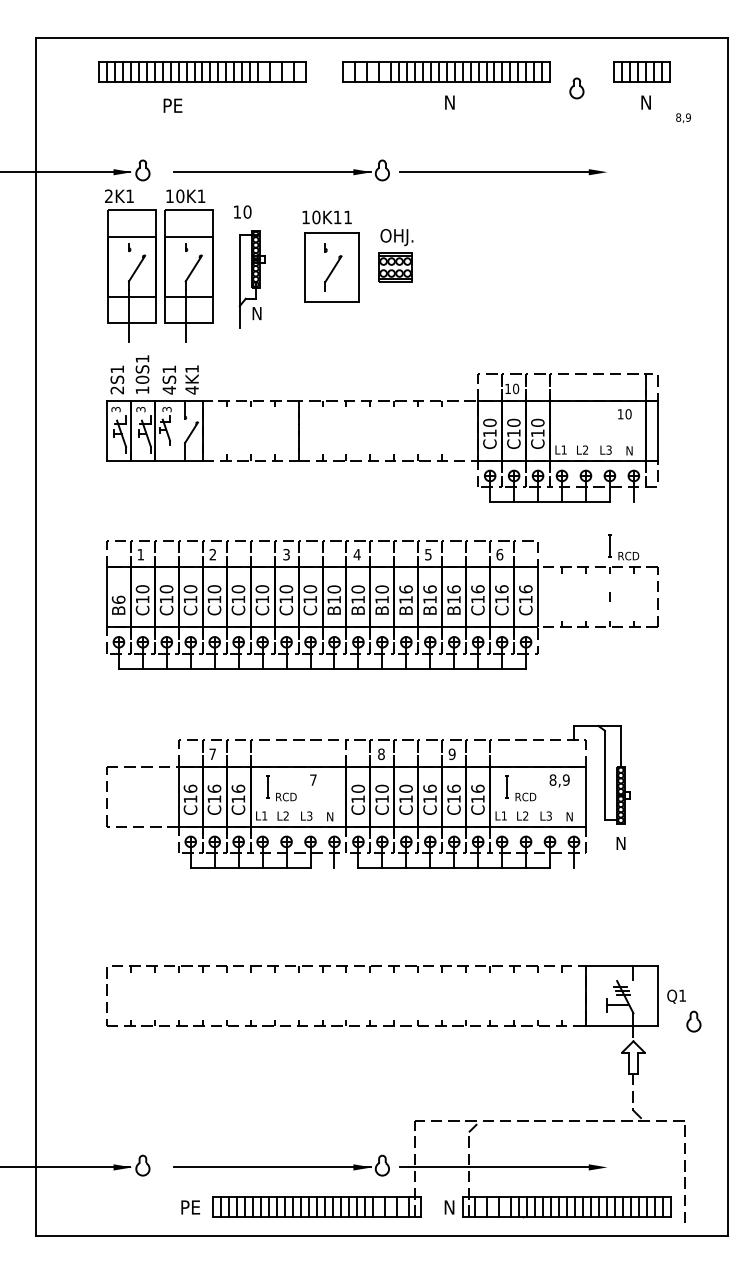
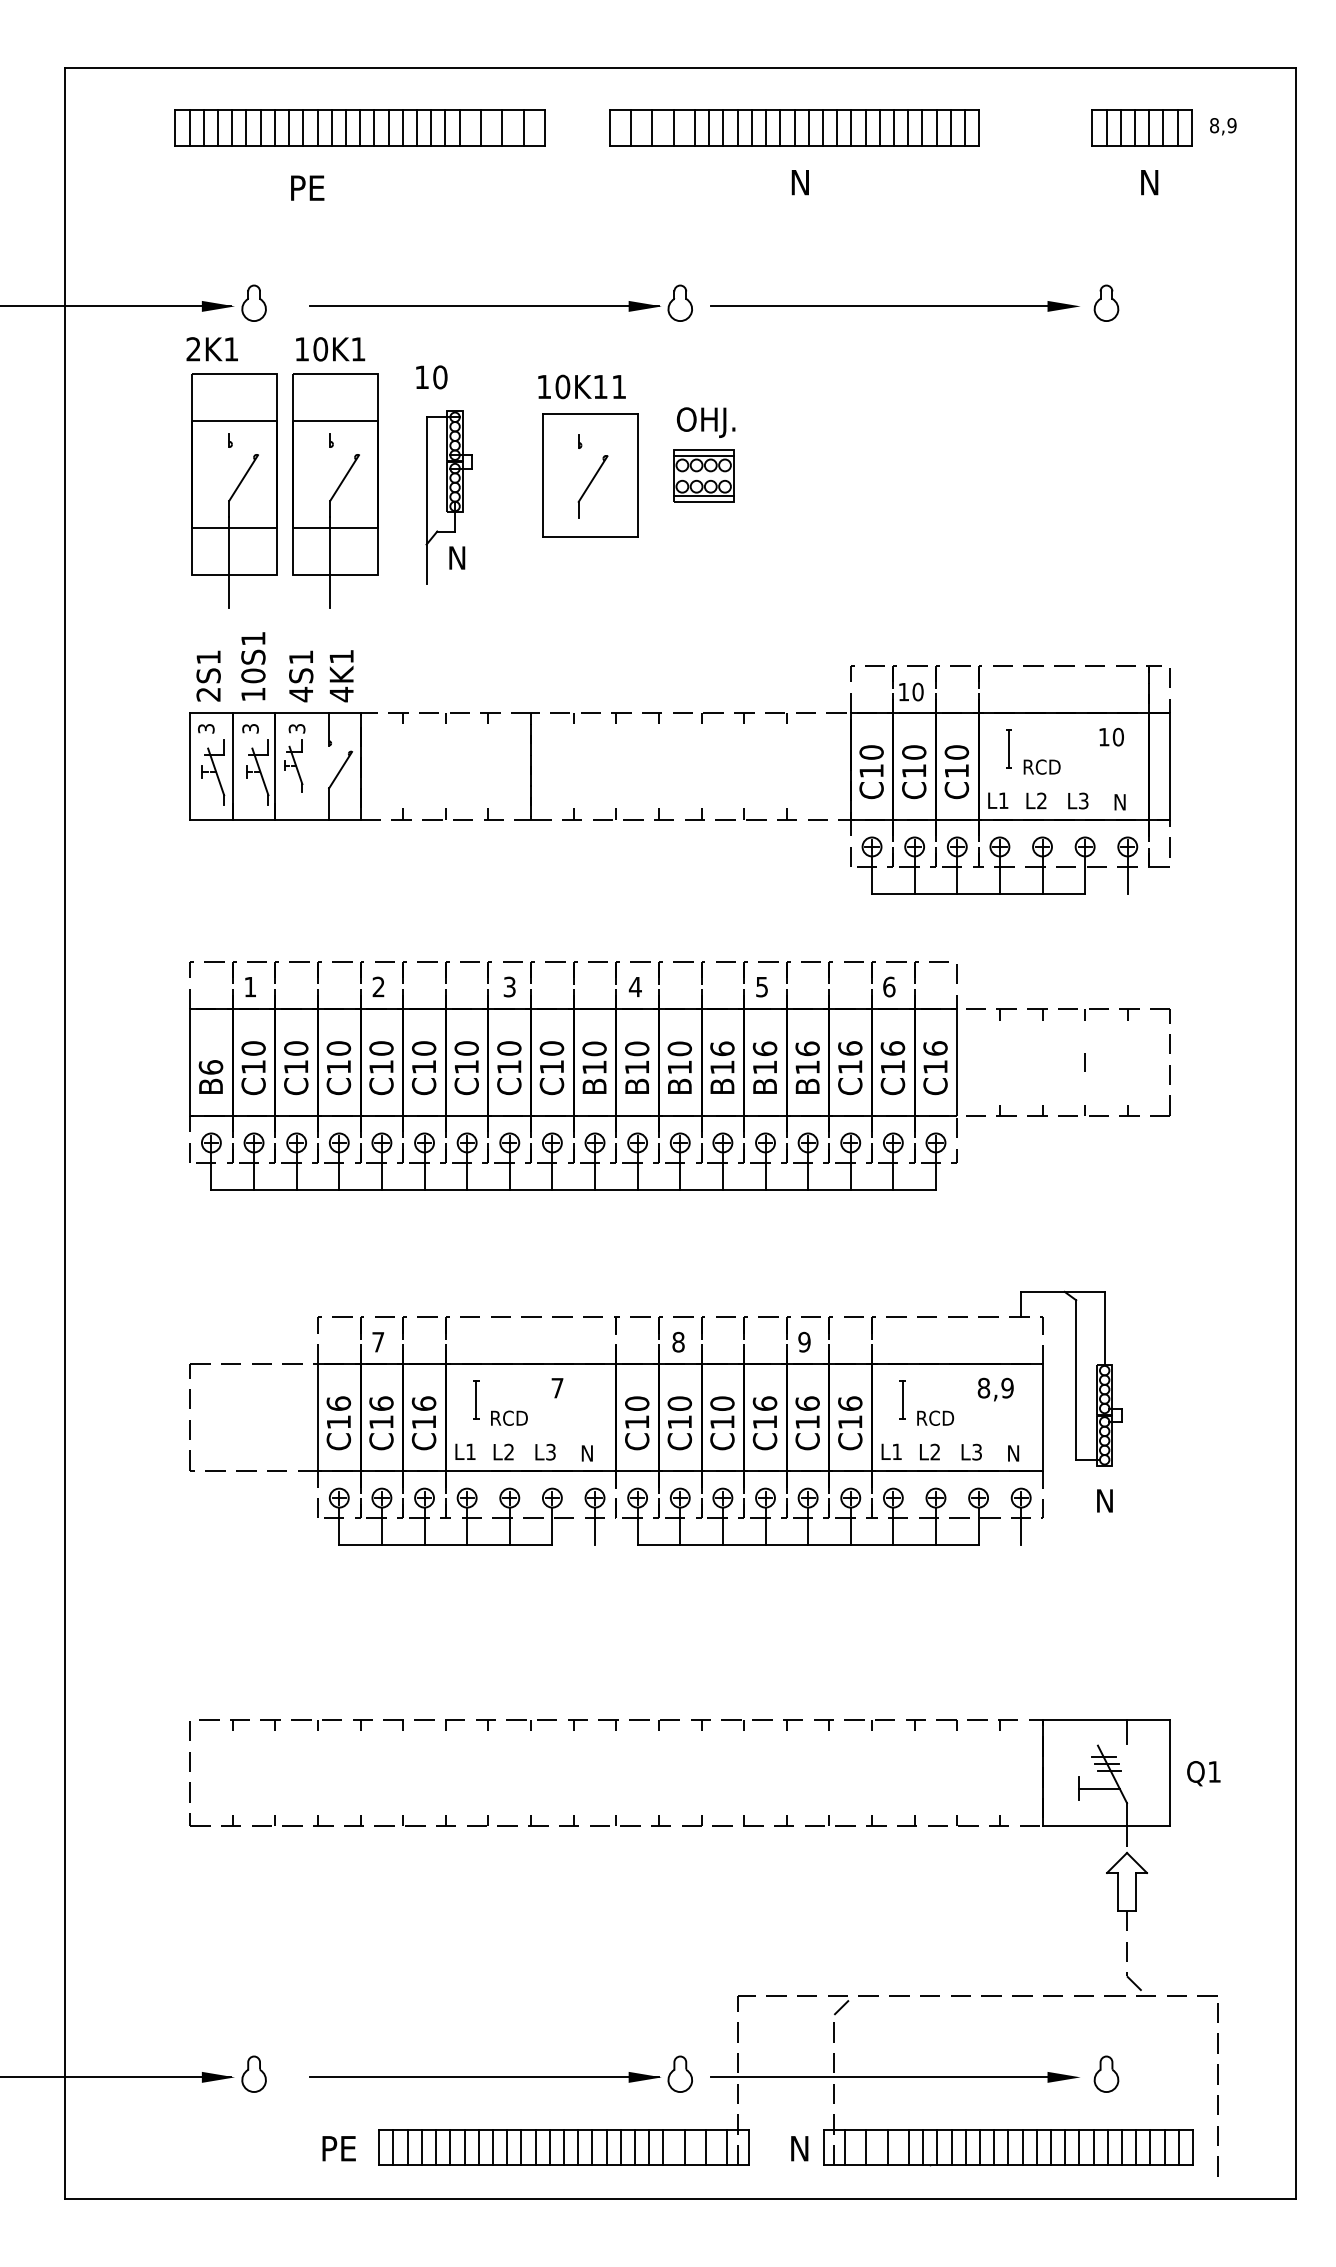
part: (576, 88) -> (1105, 303), moved
text: (683, 117) -> (1223, 125), moved
part: (623, 547) -> (1032, 751), moved
curve: (691, 1019) -> (1102, 2070), moved

